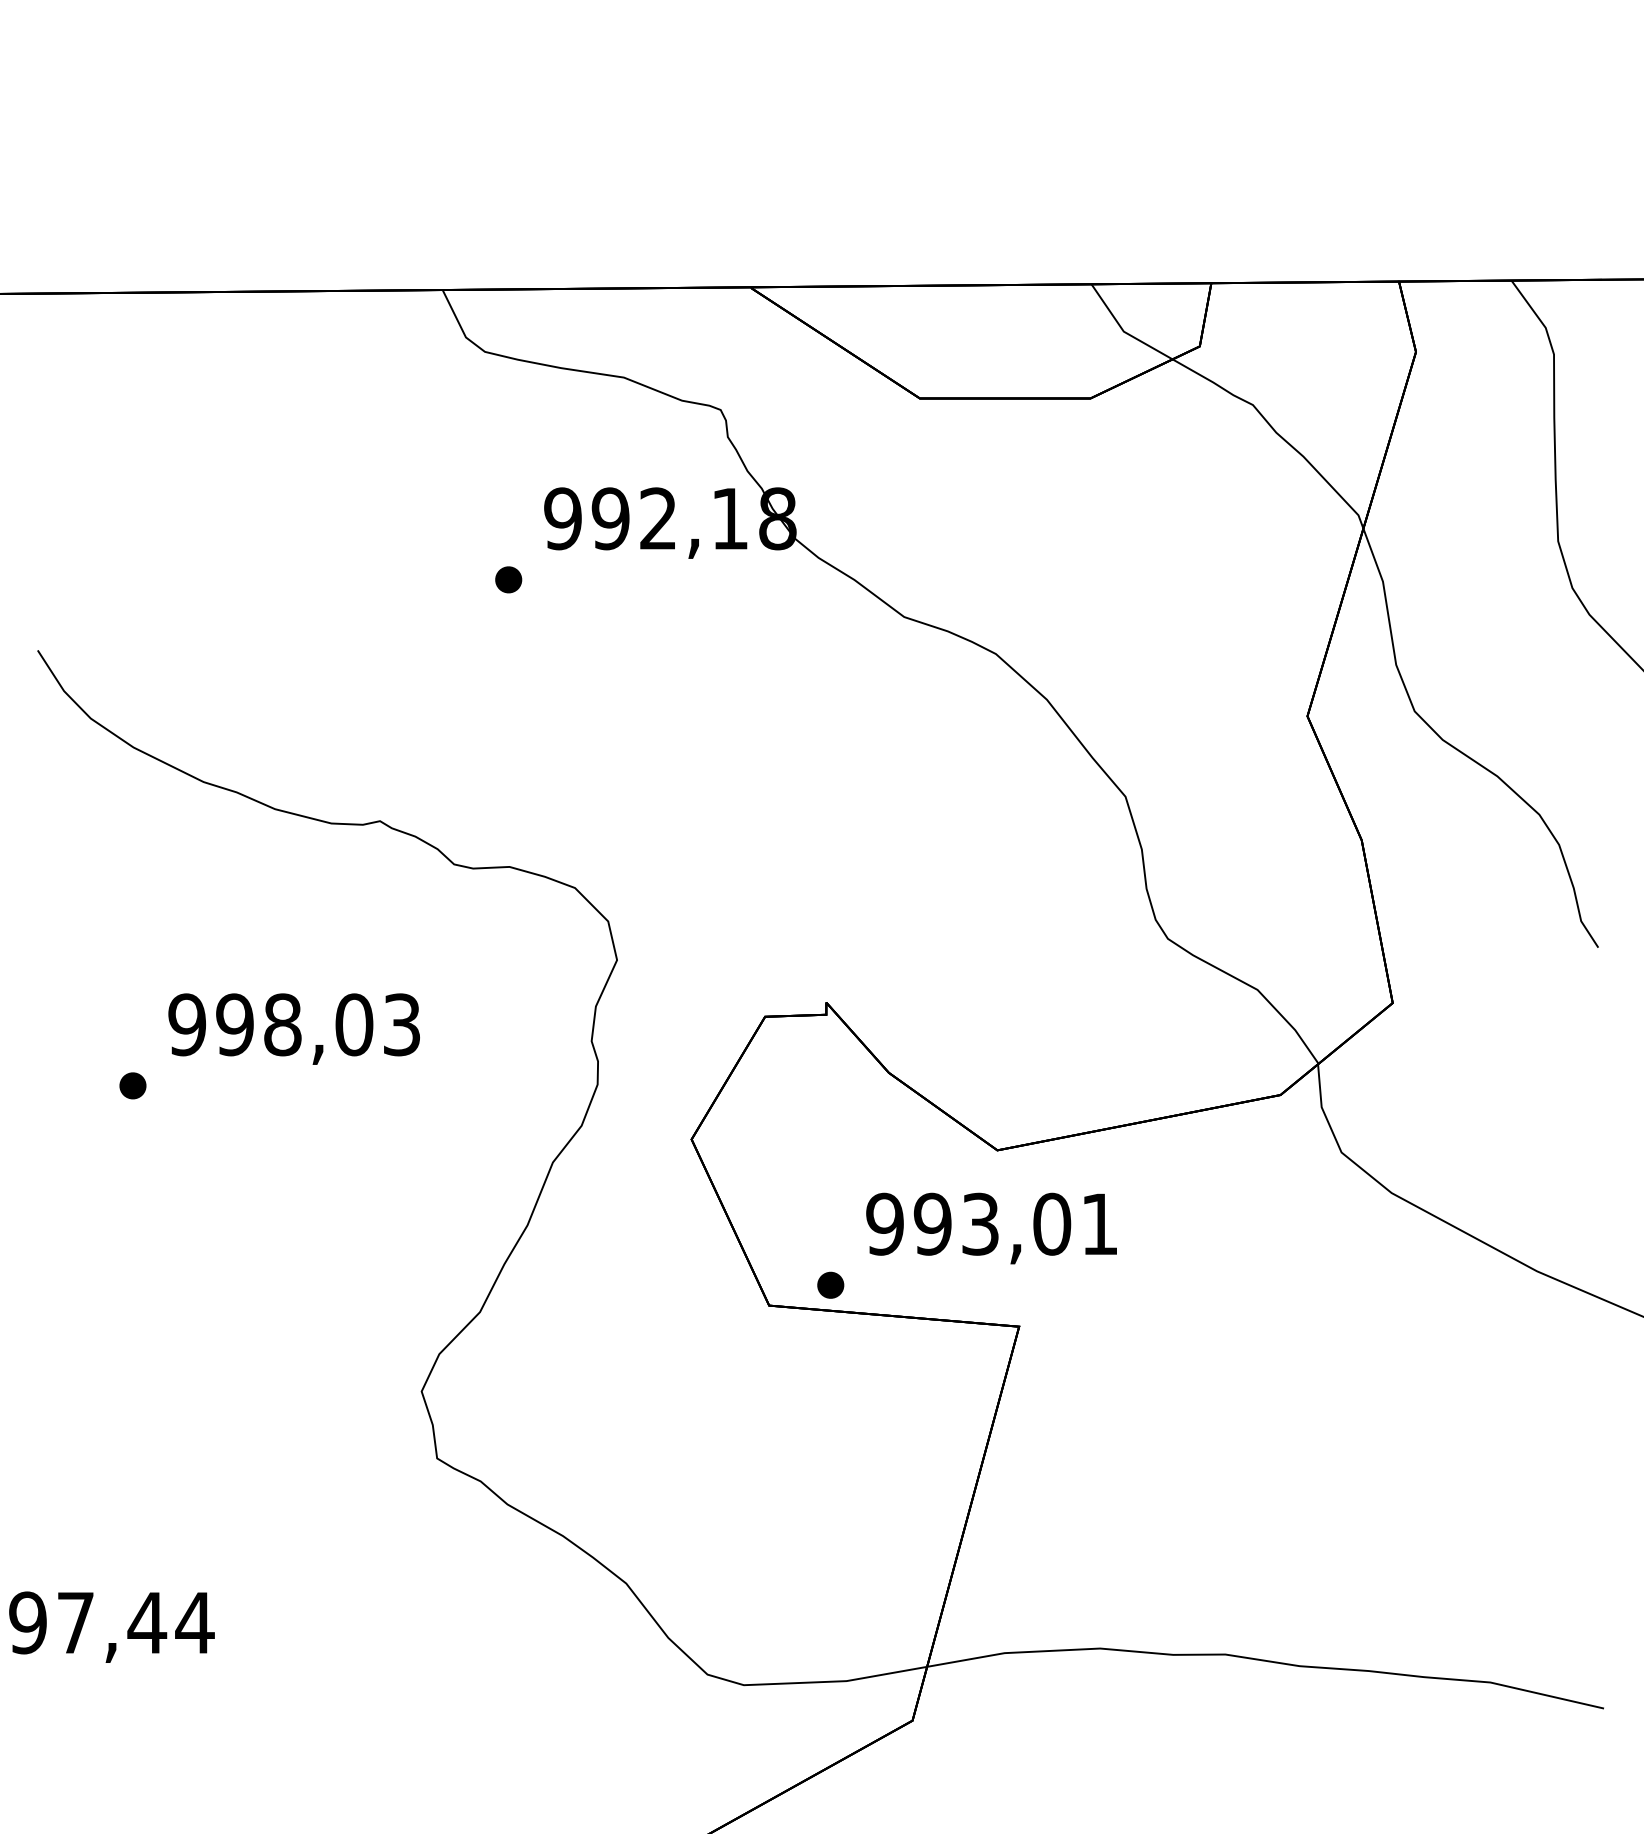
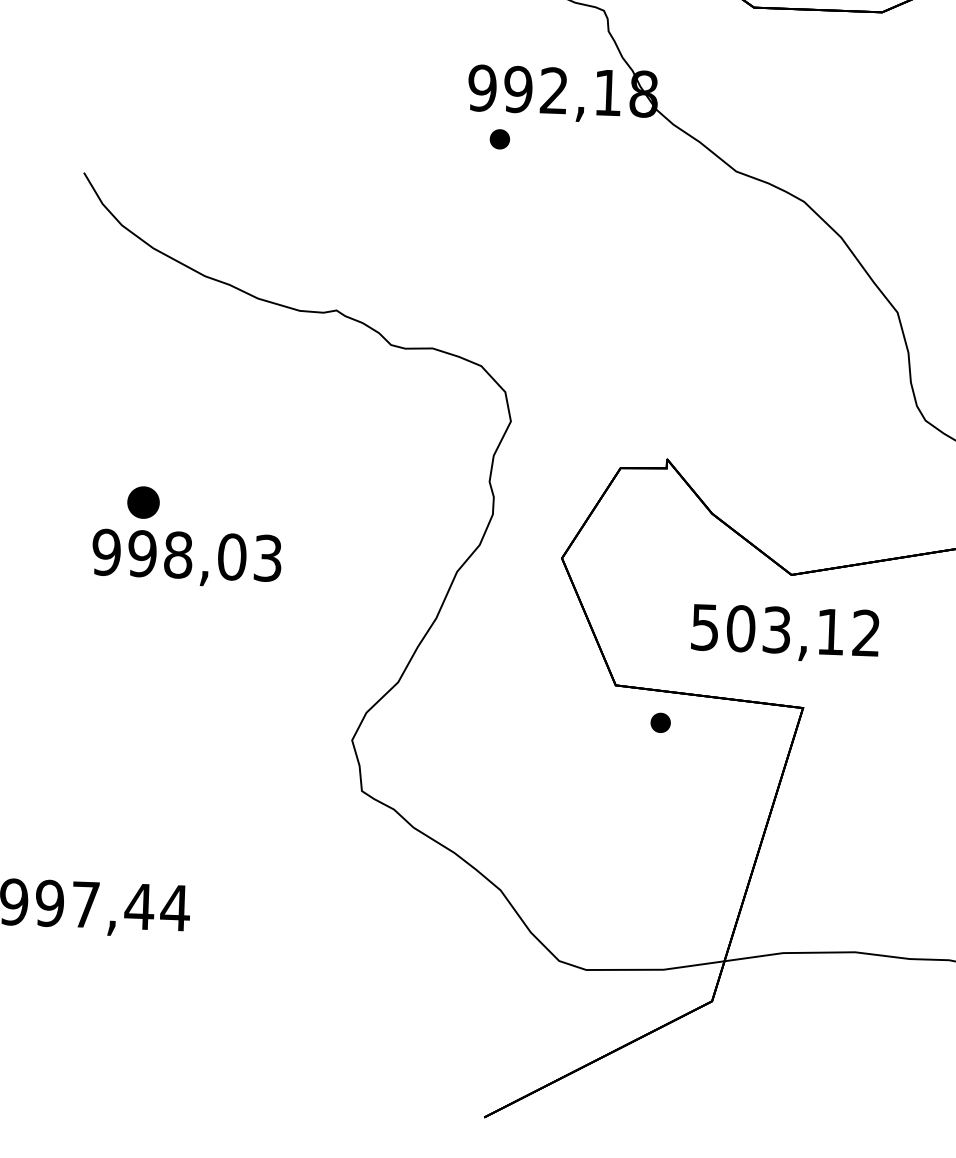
part: (508, 579) -> (499, 139), moved
text: (293, 1028) -> (186, 558), moved
part: (132, 1085) -> (143, 502), size x1.6
text: (991, 1223) -> (785, 629), 993,01 -> 503,12
part: (830, 1284) -> (660, 722), moved

